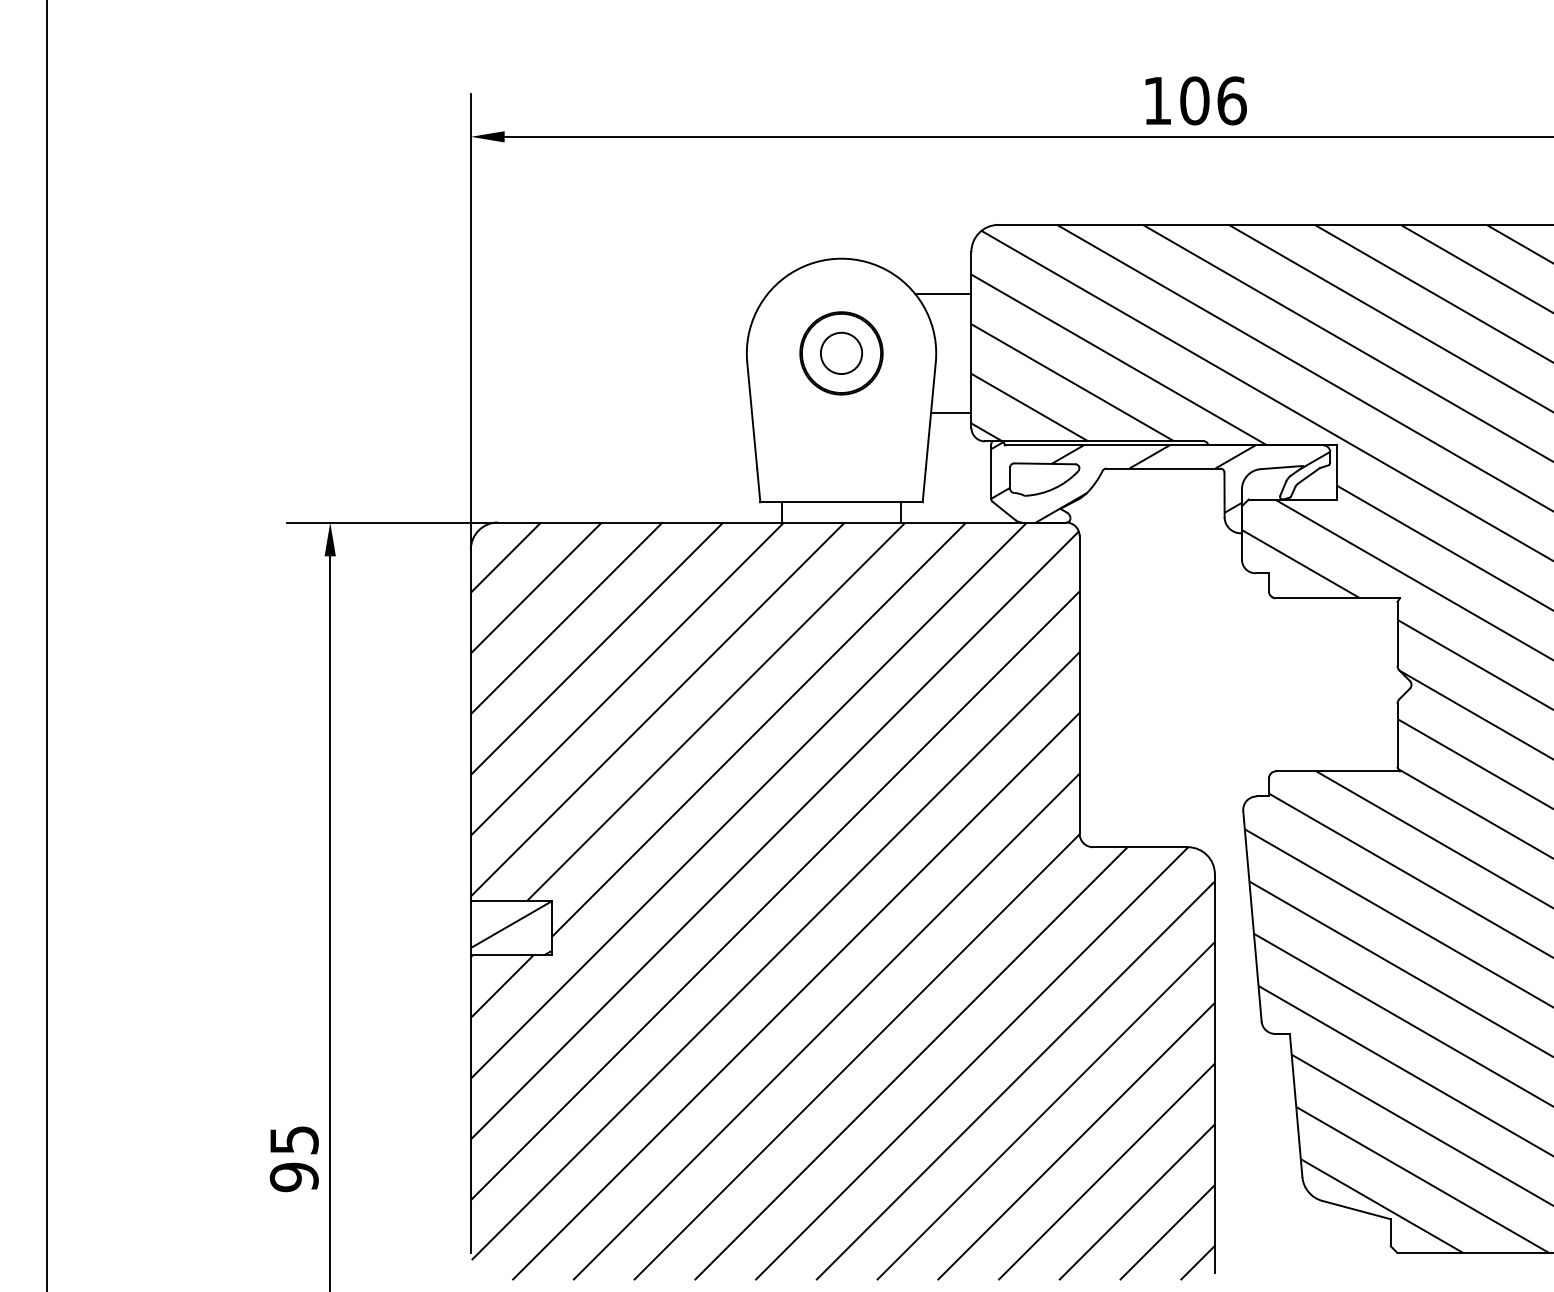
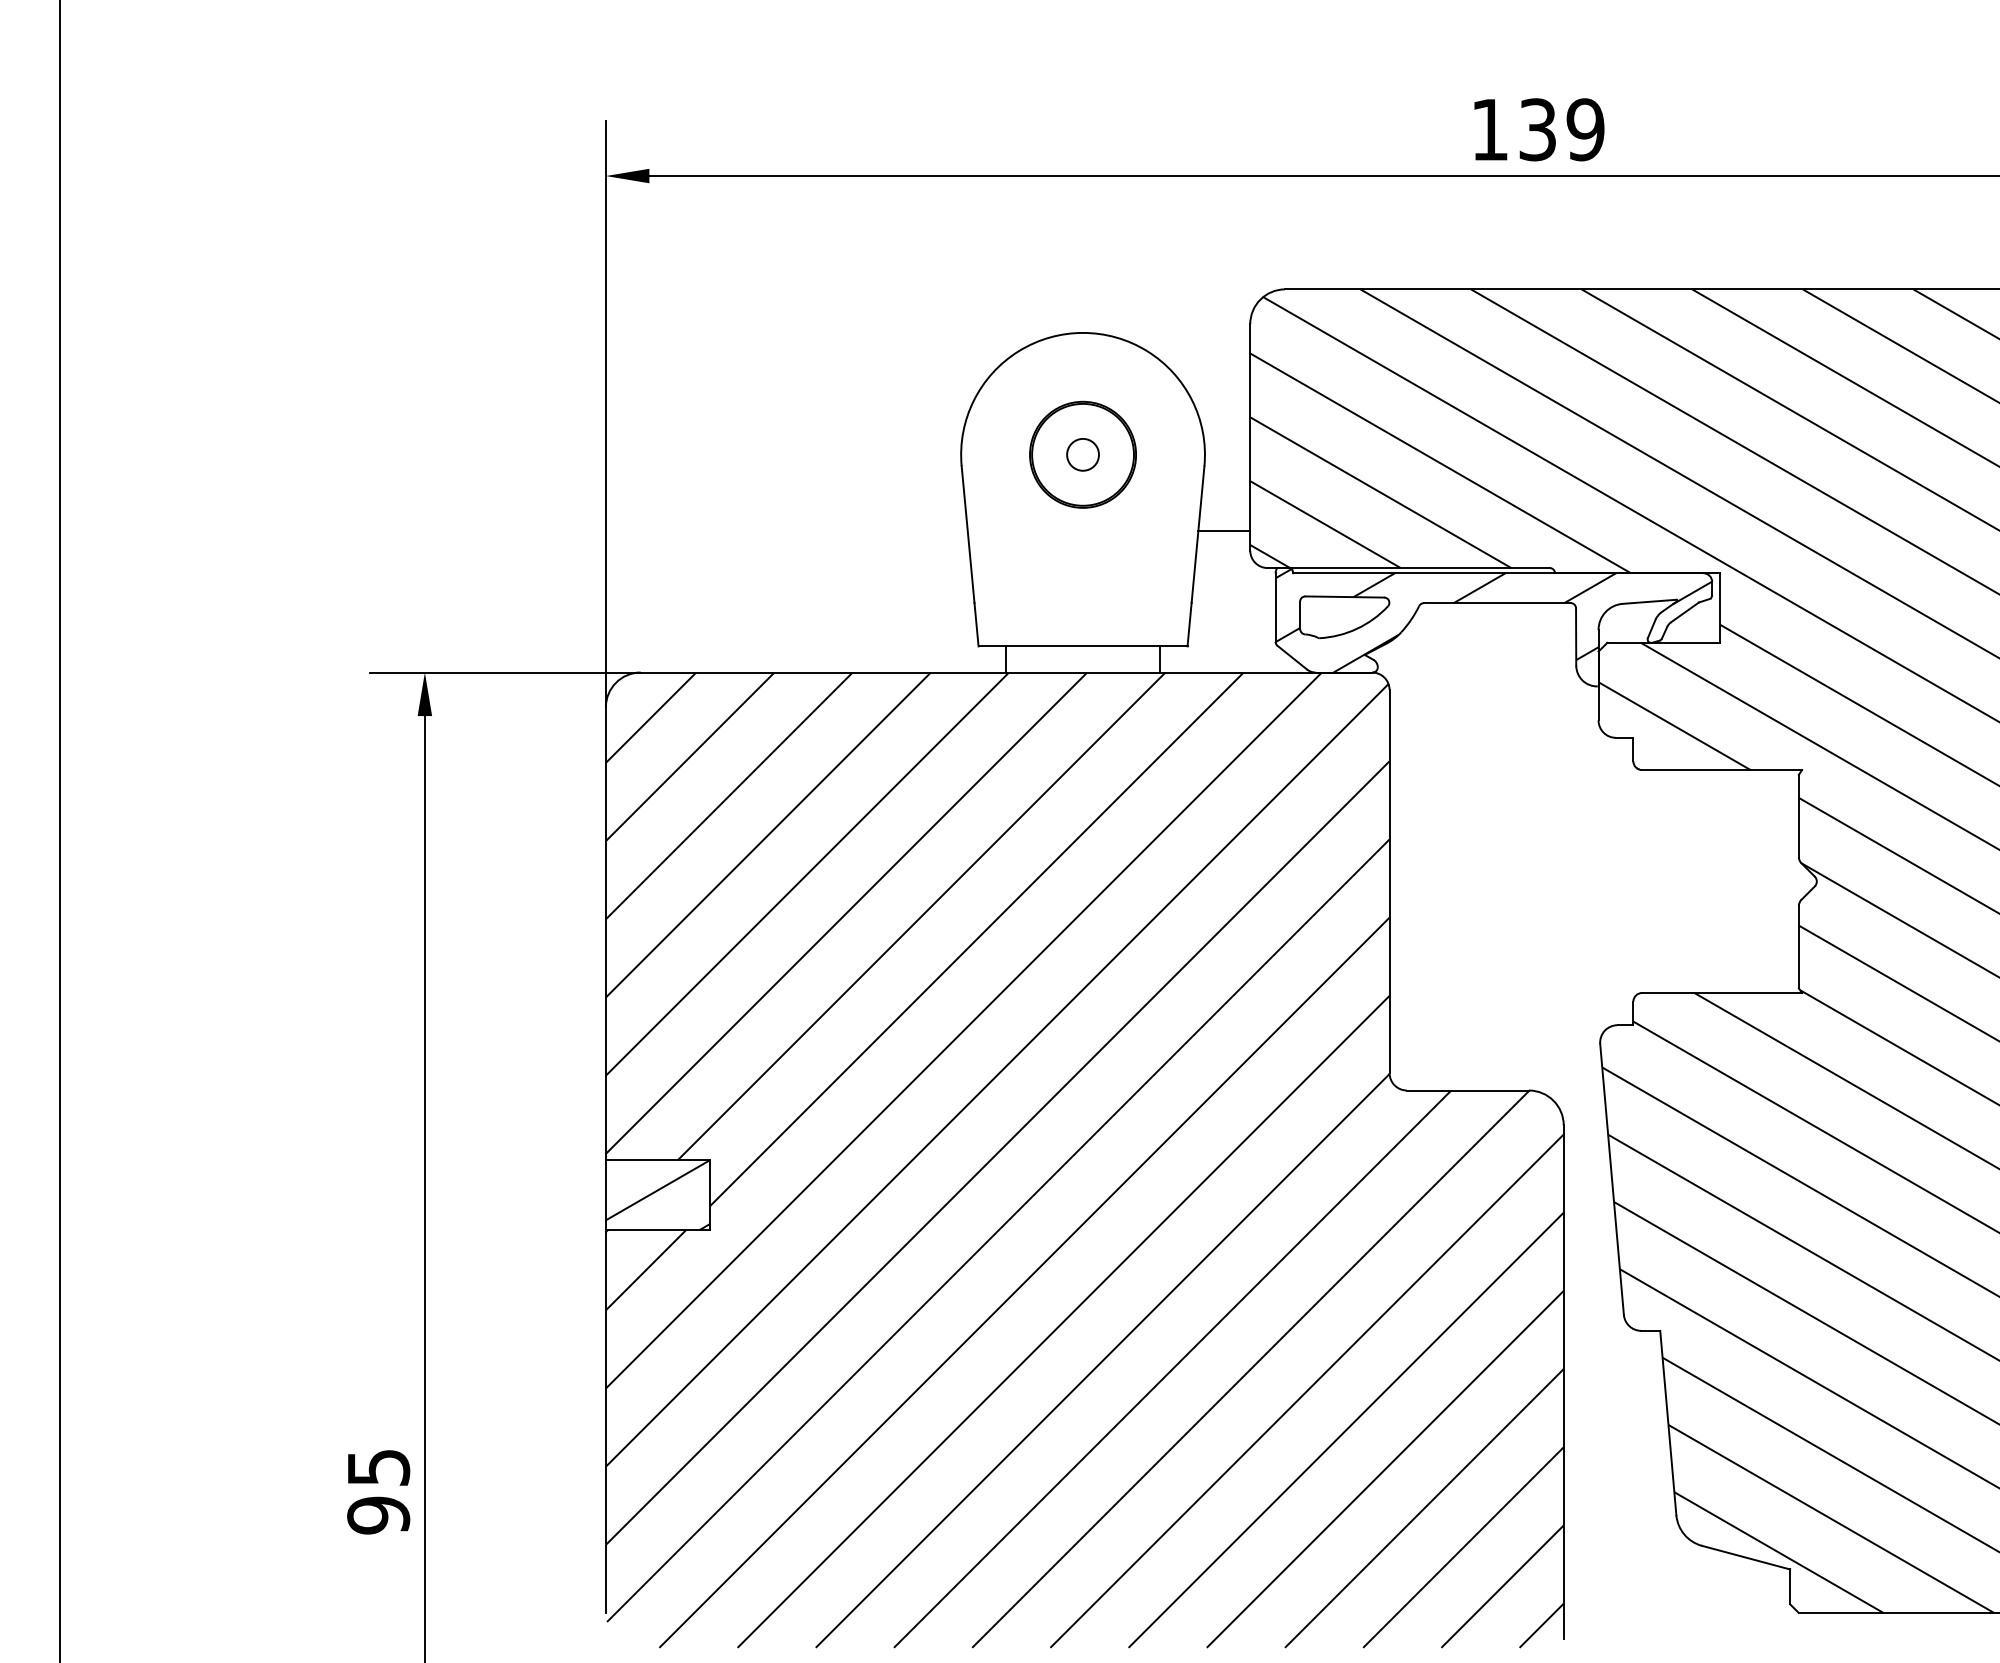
text: (1213, 100) -> (1562, 129), 106 -> 139
line: (942, 294) -> (1213, 378), removed
circle: (841, 353) -> (1082, 454), size x0.6

